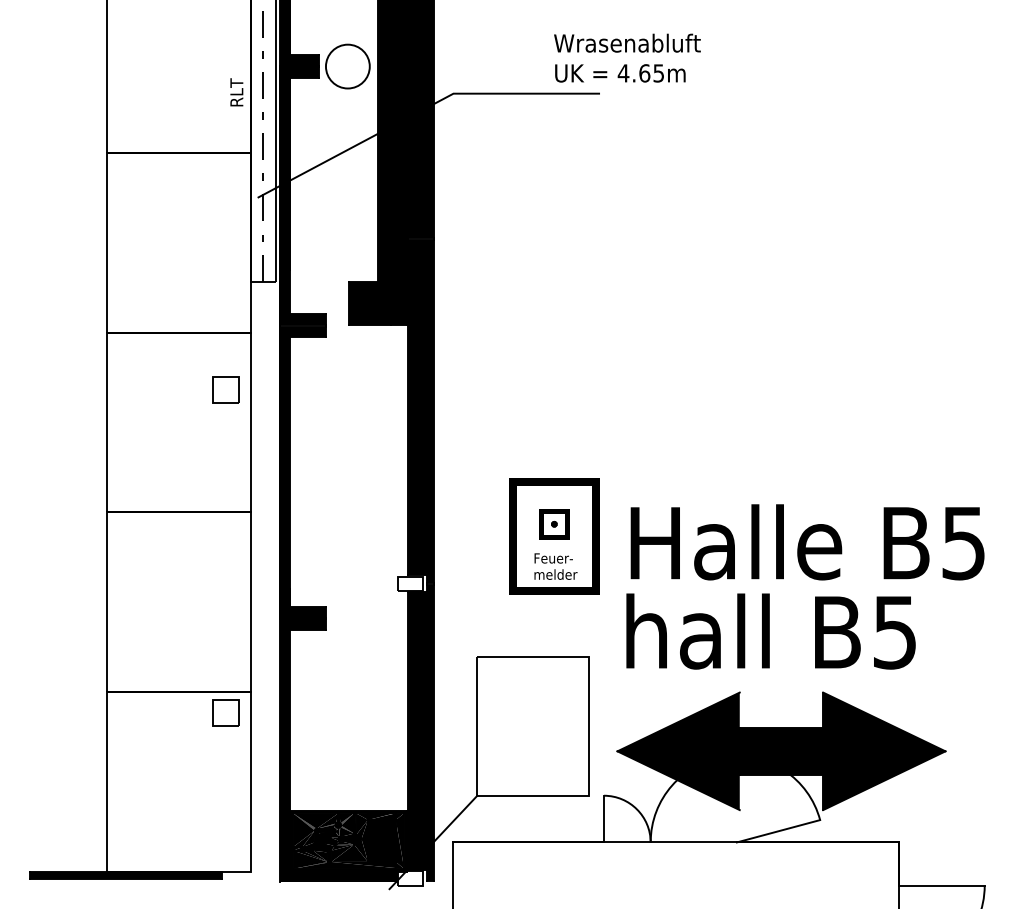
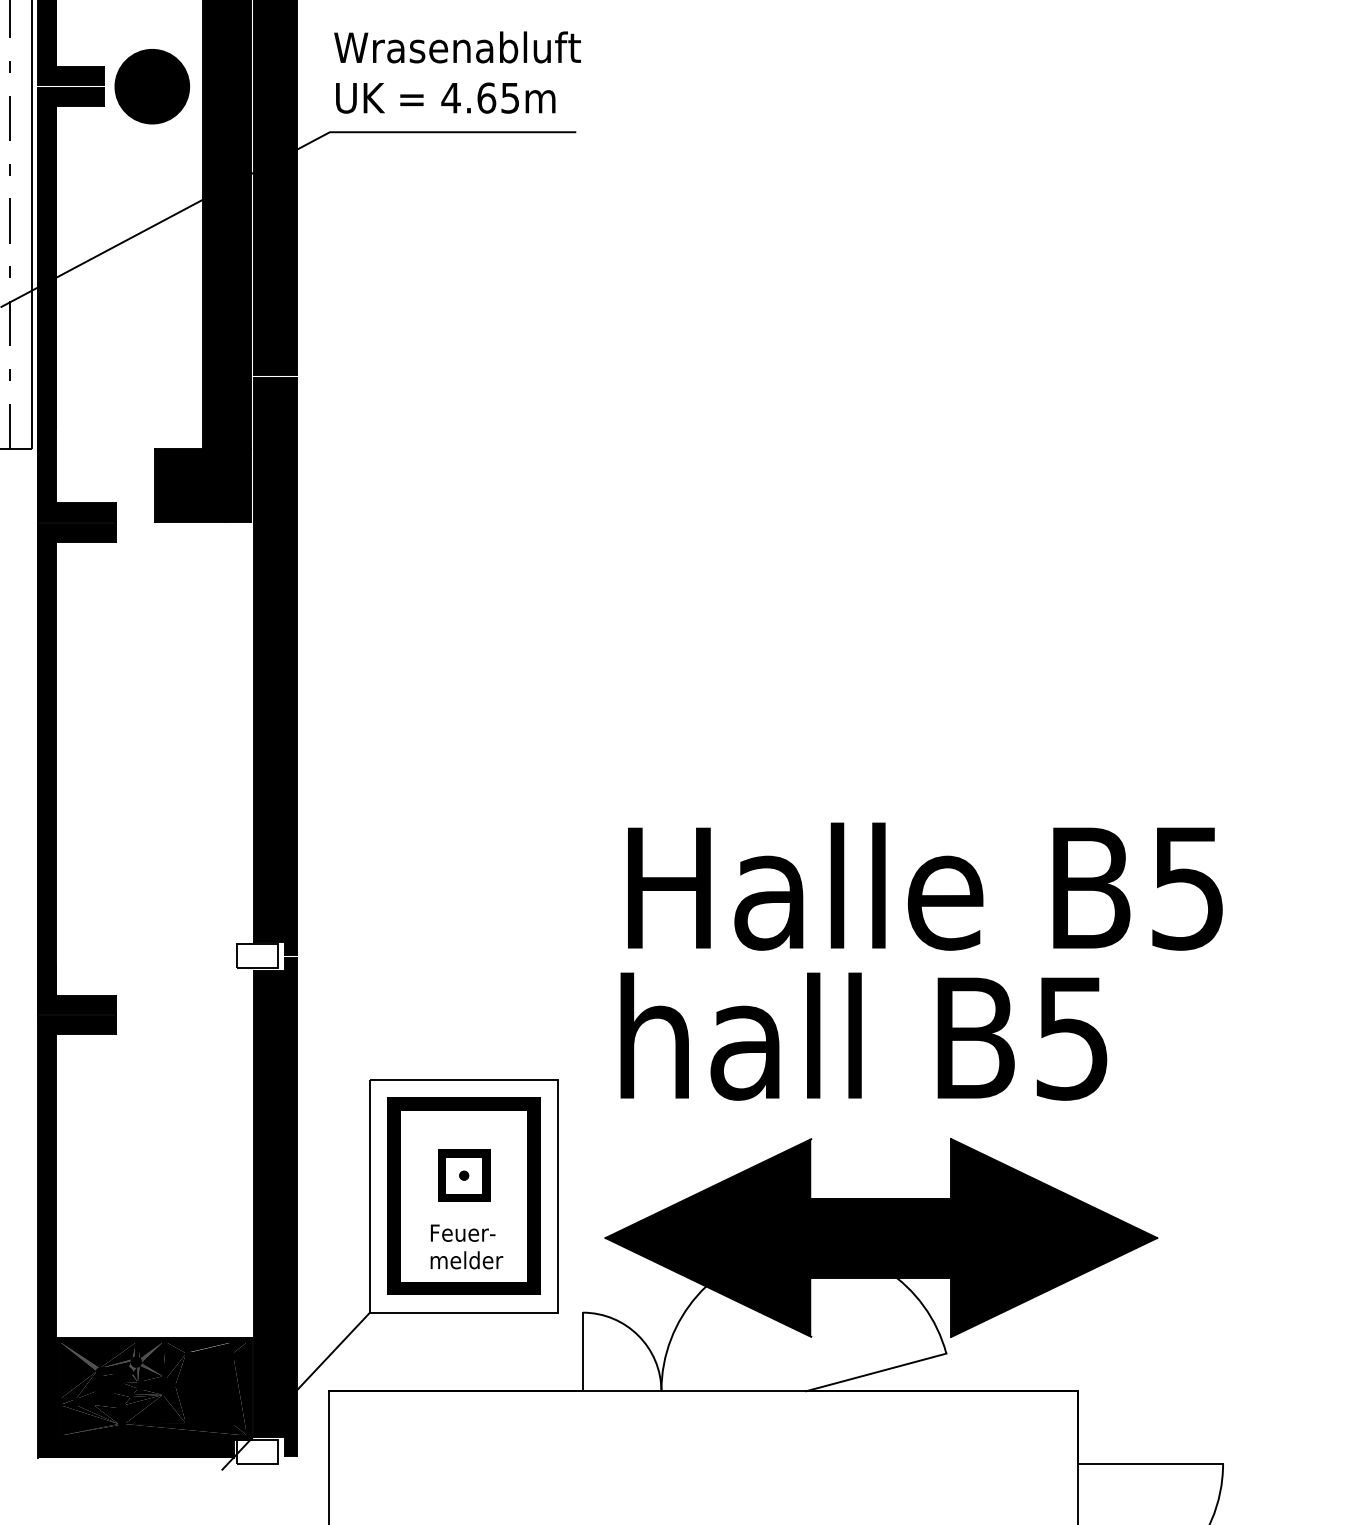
text: (627, 57) -> (457, 71), moved
fill: (347, 66) -> (151, 86), added
part: (554, 536) -> (464, 1196), moved

